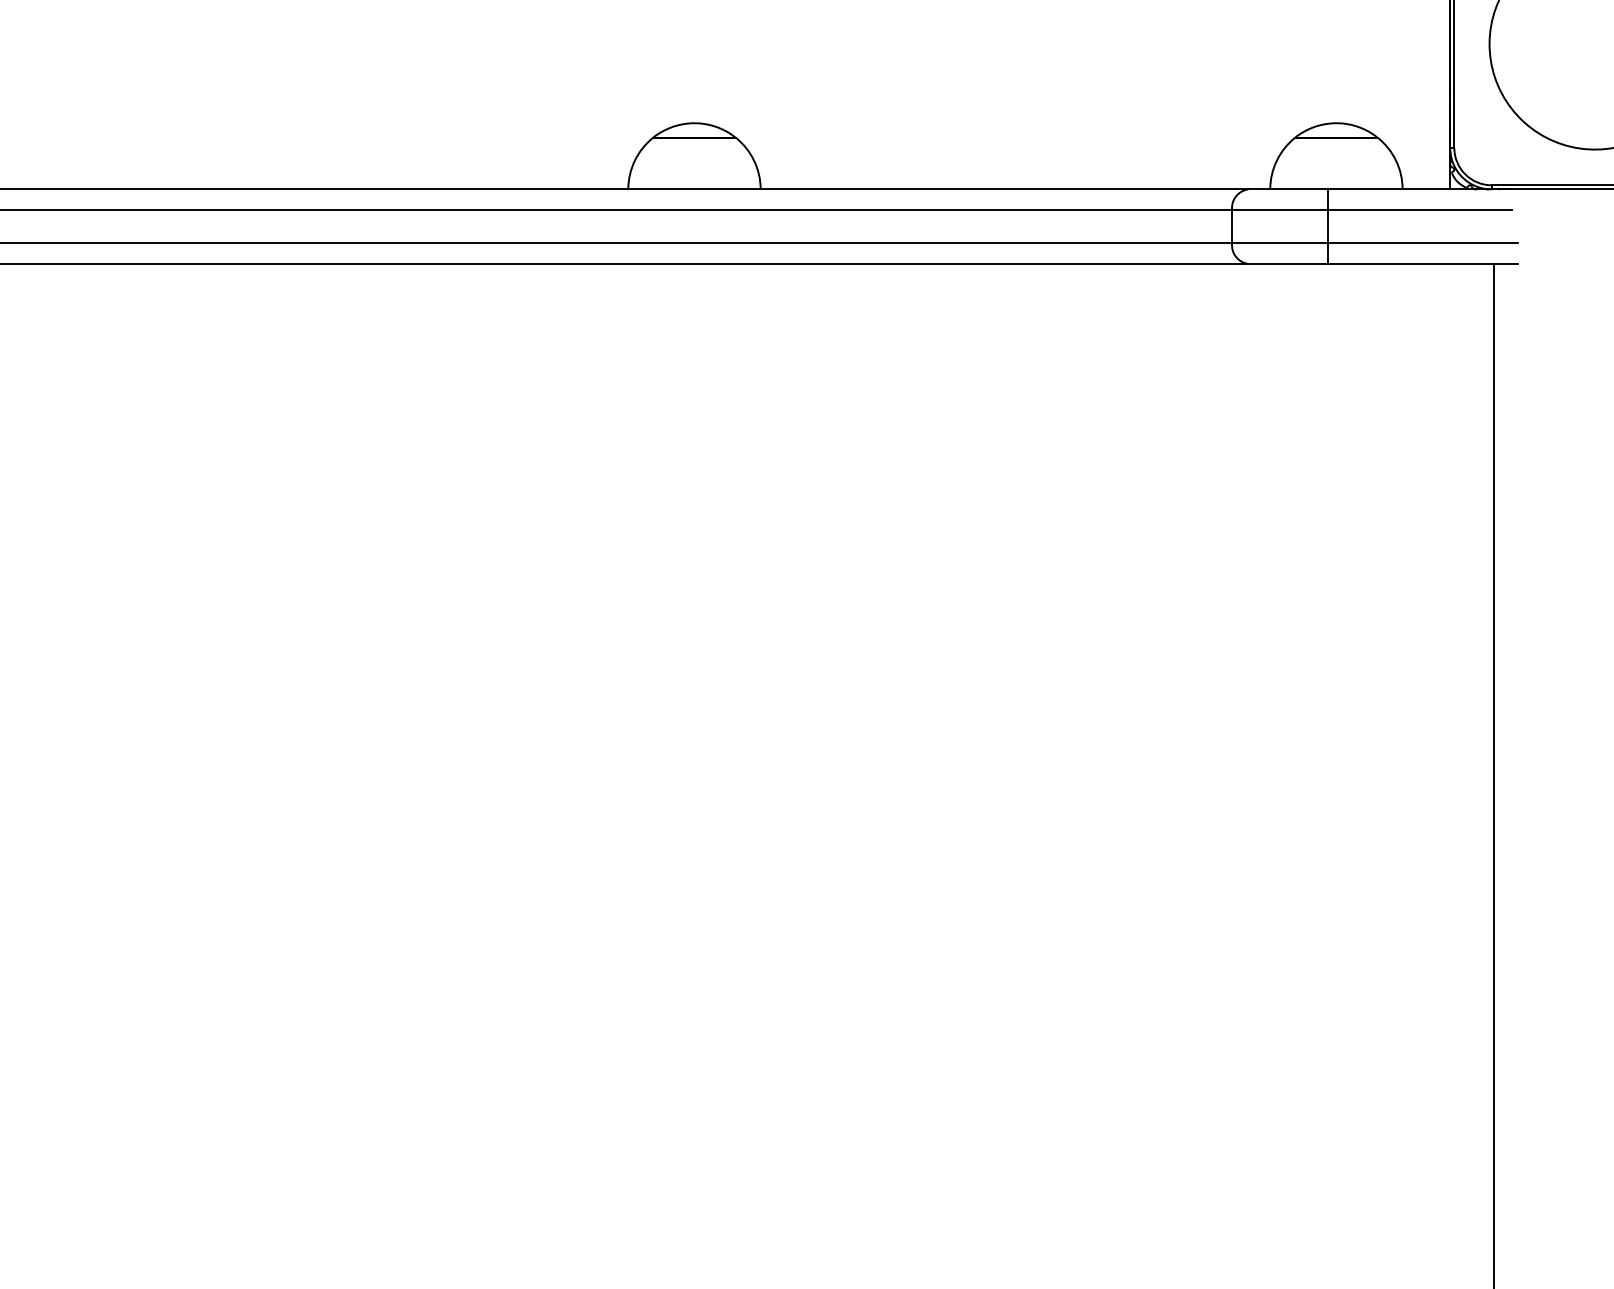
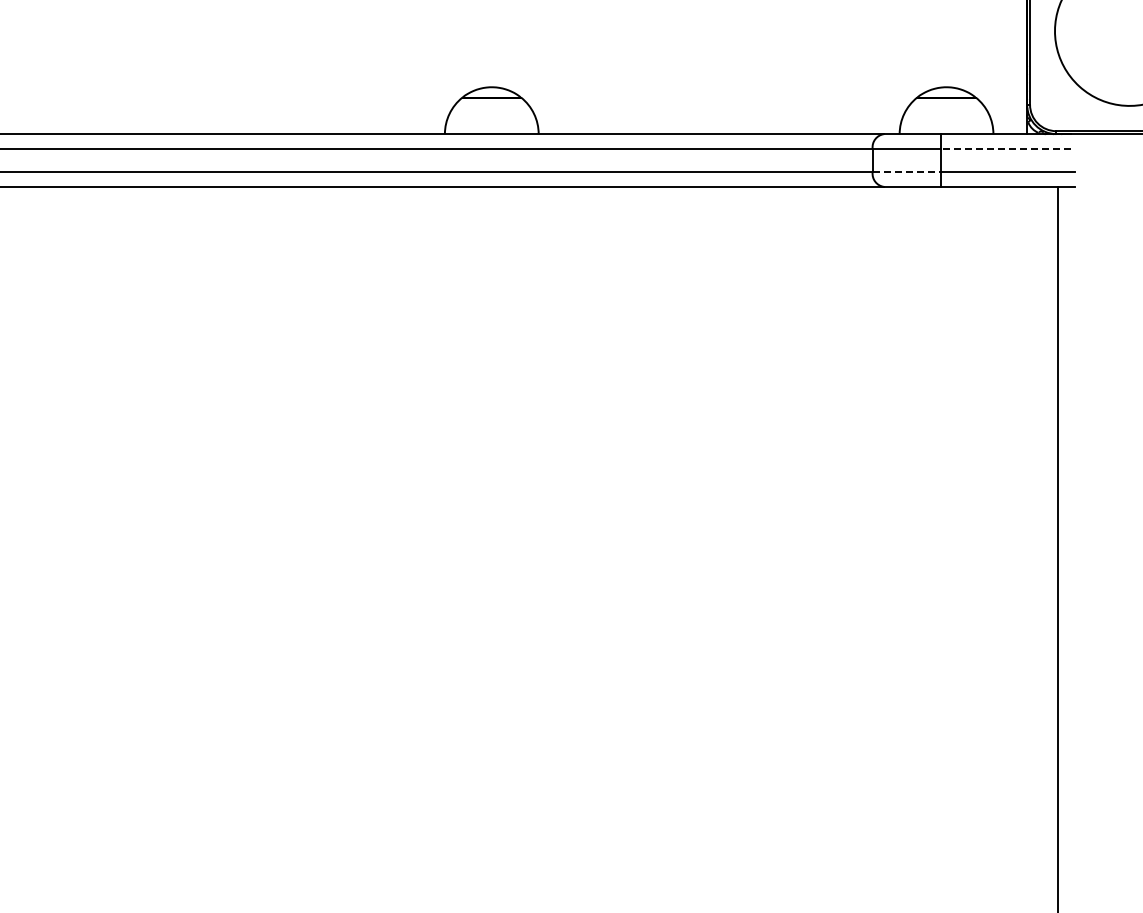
line: (1419, 209) -> (1005, 148), solid -> dashed
line: (1281, 243) -> (907, 172), solid -> dashed

